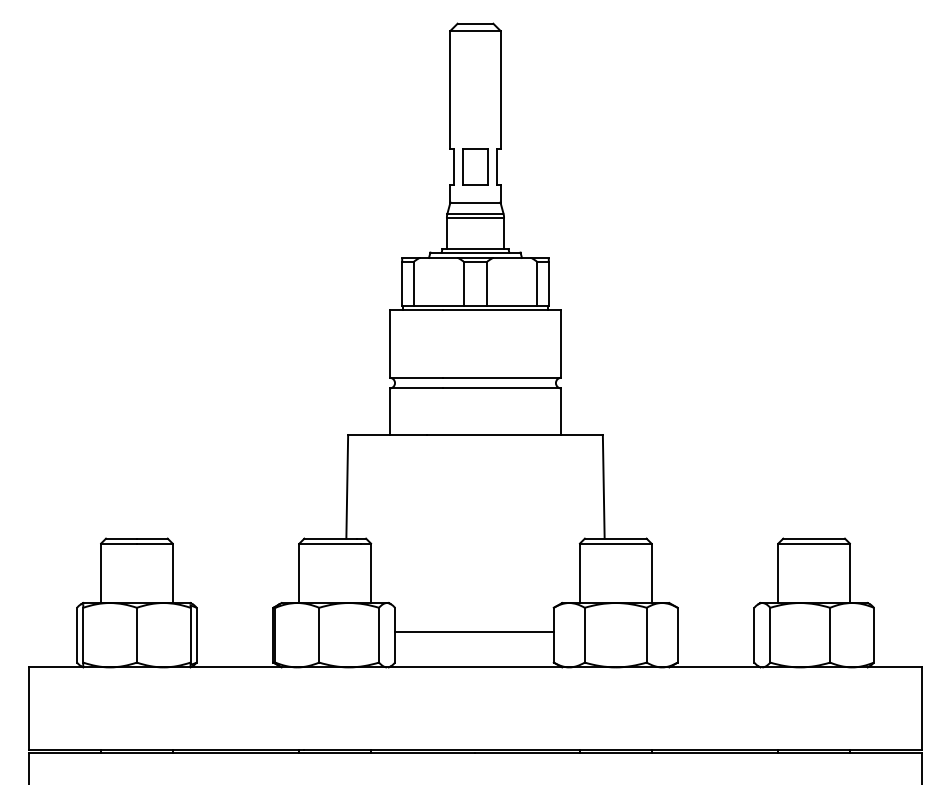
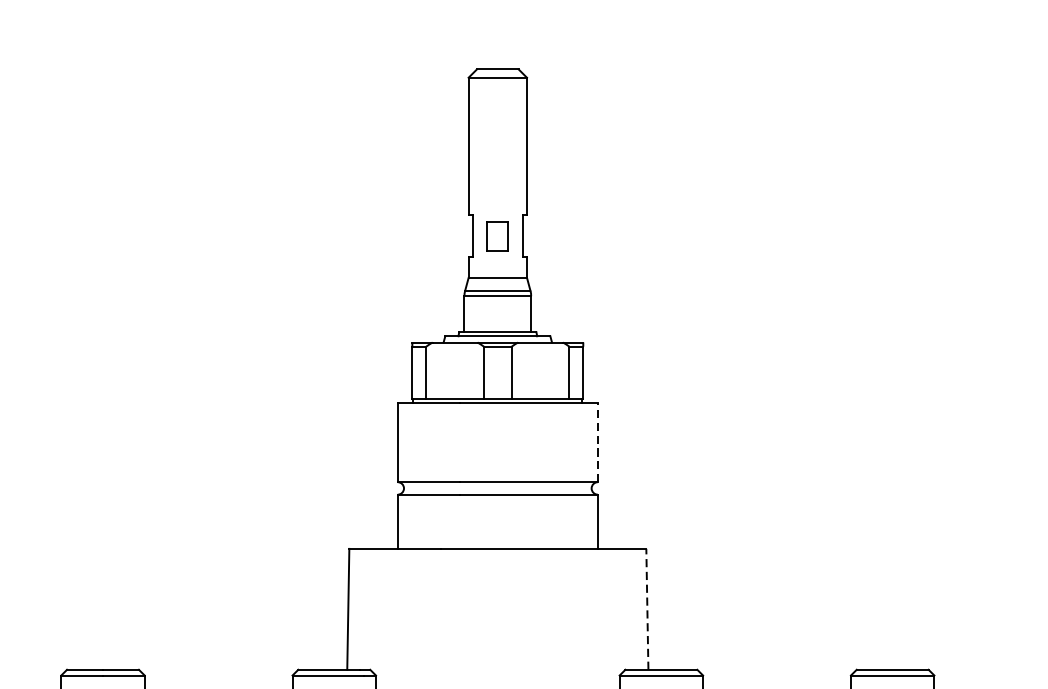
part: (475, 166) -> (497, 235), size x0.7
line: (561, 343) -> (598, 442), solid -> dashed
line: (603, 486) -> (647, 608), solid -> dashed

